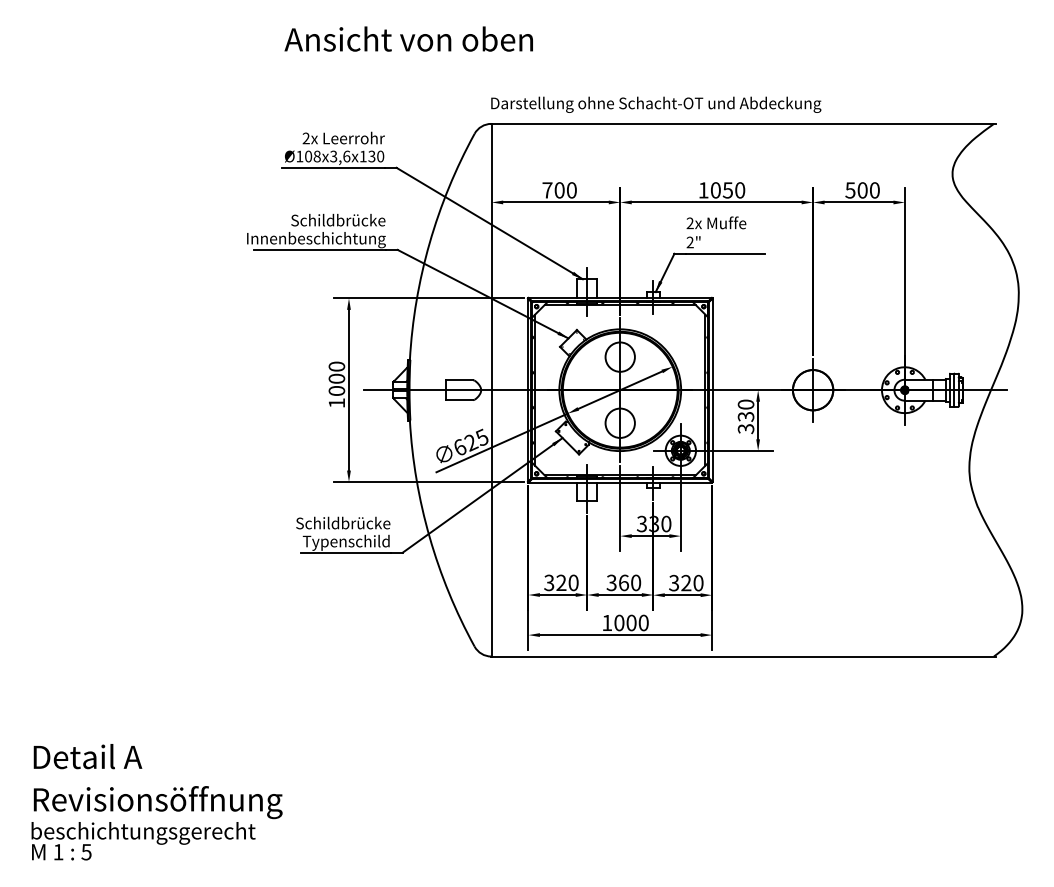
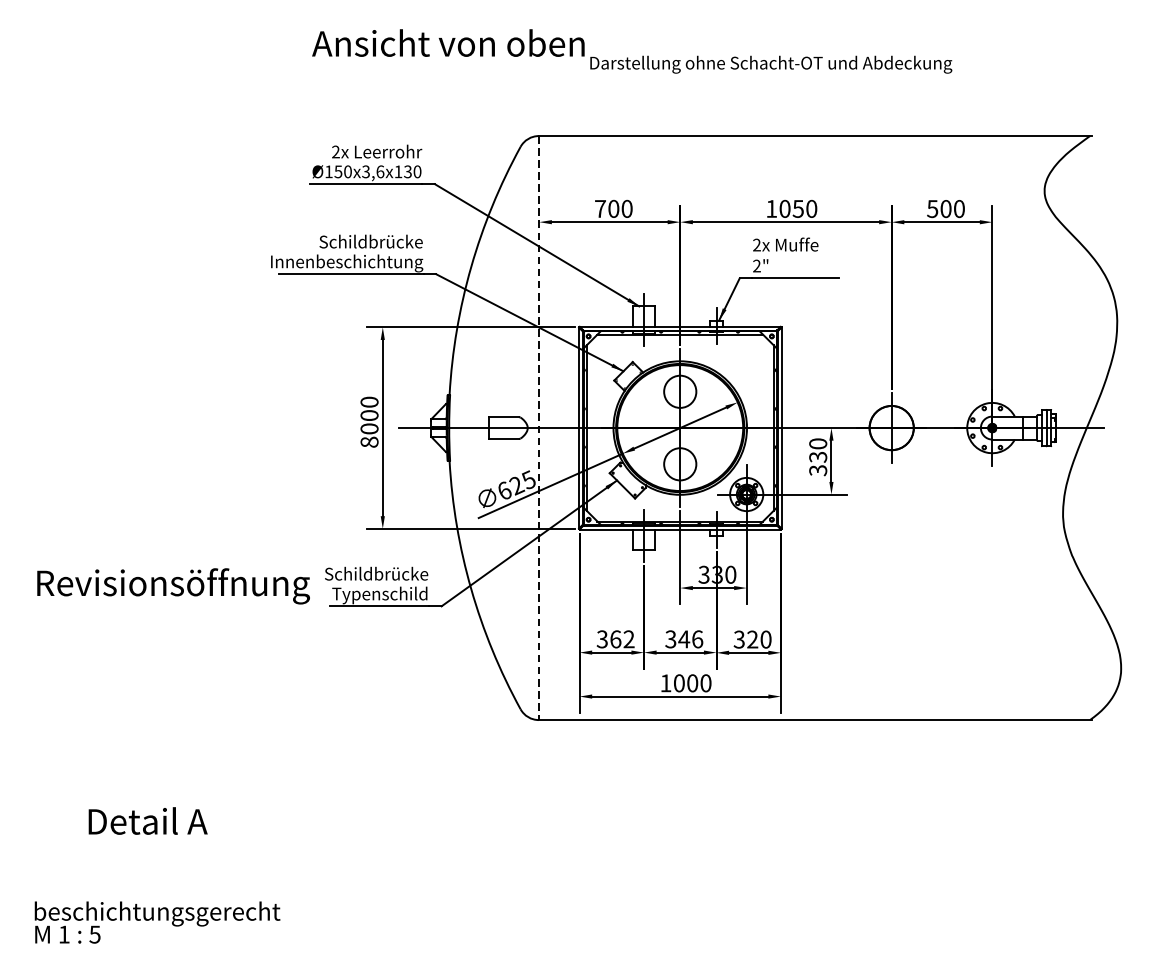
text: (656, 104) -> (771, 64), moved
text: (312, 156) -> (342, 171), Ø108x3,6x130 -> Ø150x3,6x130
line: (491, 390) -> (539, 428), solid -> dashed
text: (336, 403) -> (369, 442), 1000 -> 8000
text: (567, 582) -> (622, 638), 320 -> 362
text: (629, 582) -> (690, 638), 360 -> 346
text: (87, 756) -> (147, 820), moved
text: (157, 802) -> (172, 586), moved

